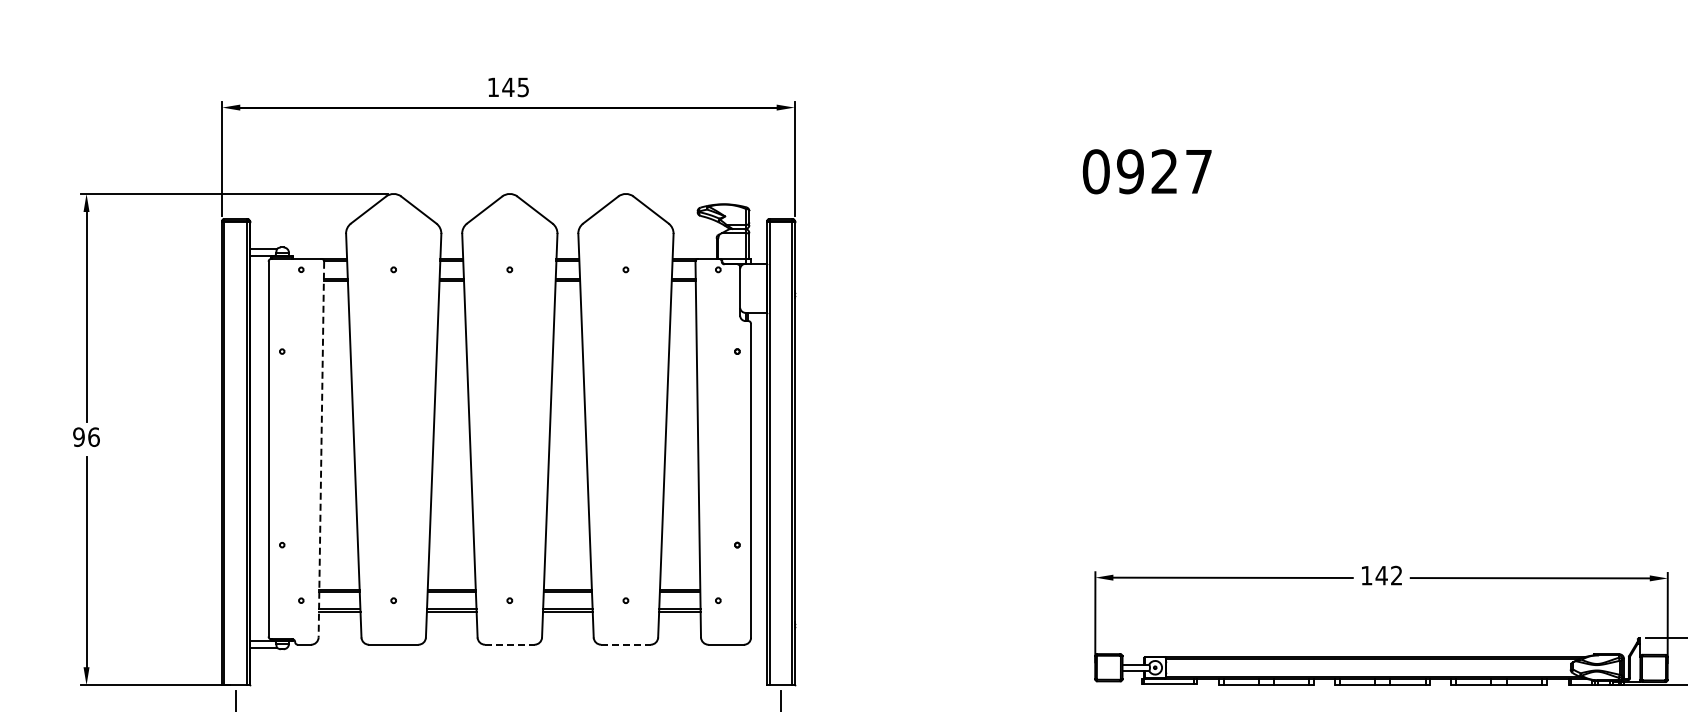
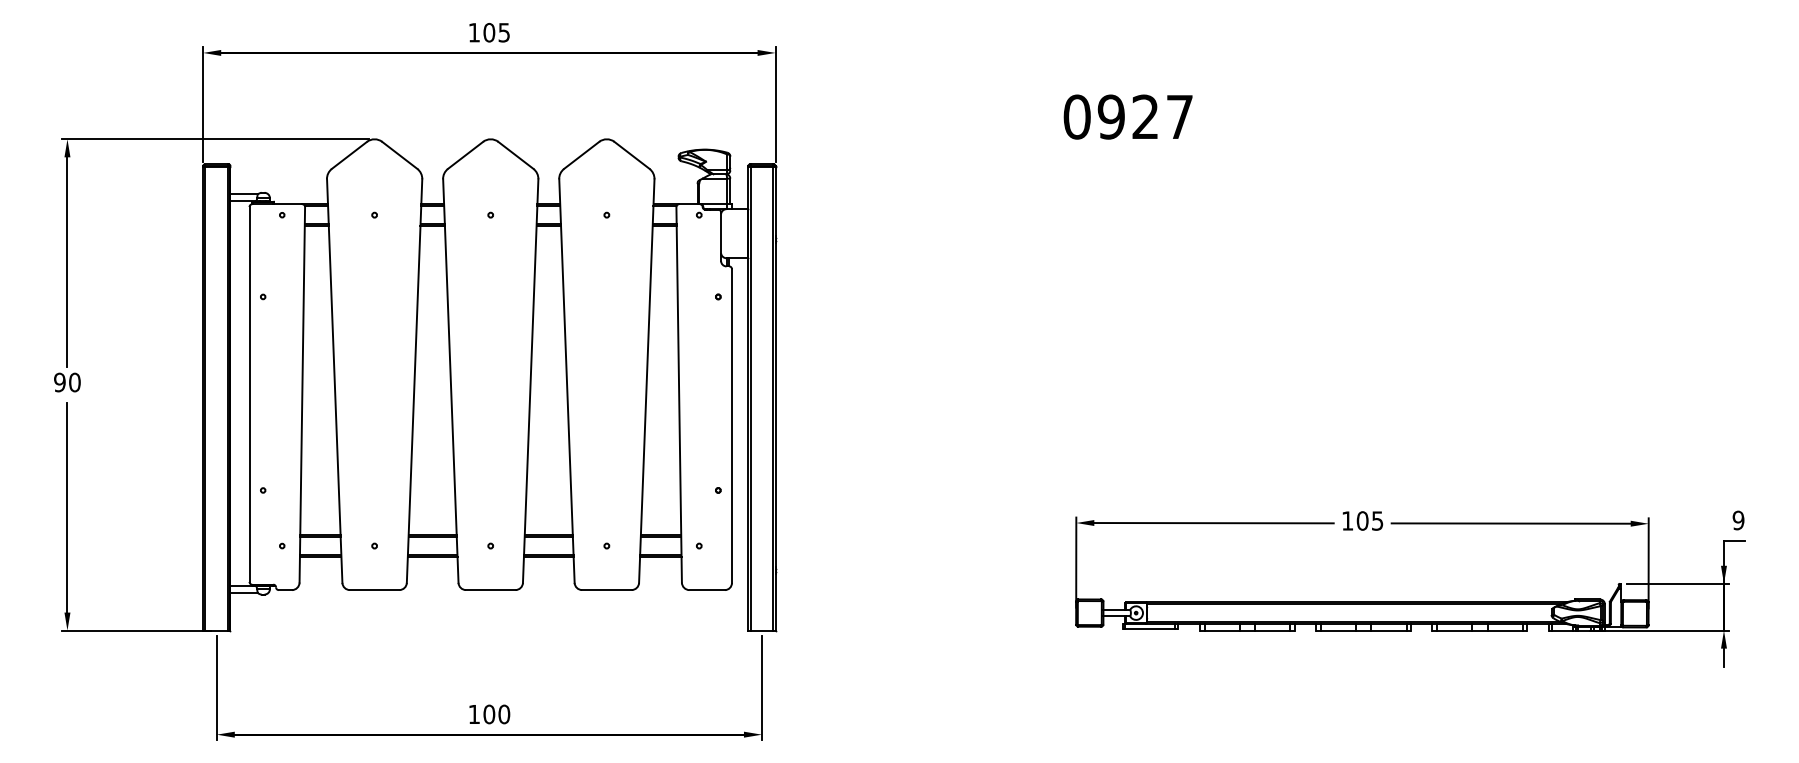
text: (508, 87) -> (489, 32), 145 -> 105
text: (93, 437) -> (74, 382), 96 -> 90
line: (321, 449) -> (302, 394), dashed -> solid
text: (1388, 575) -> (1369, 520), 142 -> 105
line: (509, 645) -> (490, 590), dashed -> solid
line: (625, 645) -> (606, 590), dashed -> solid

